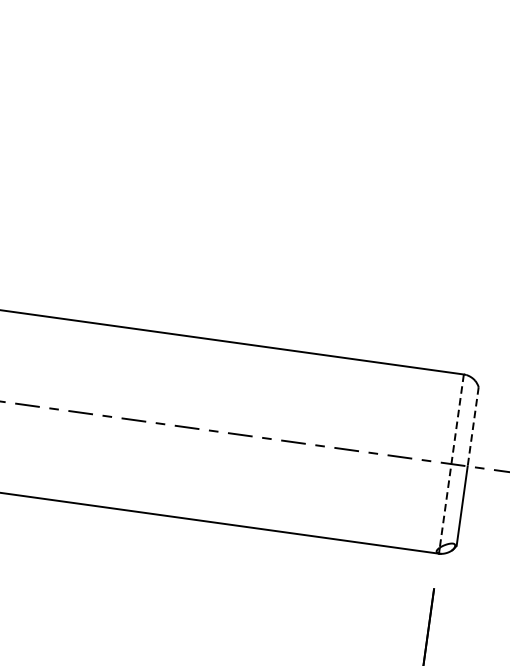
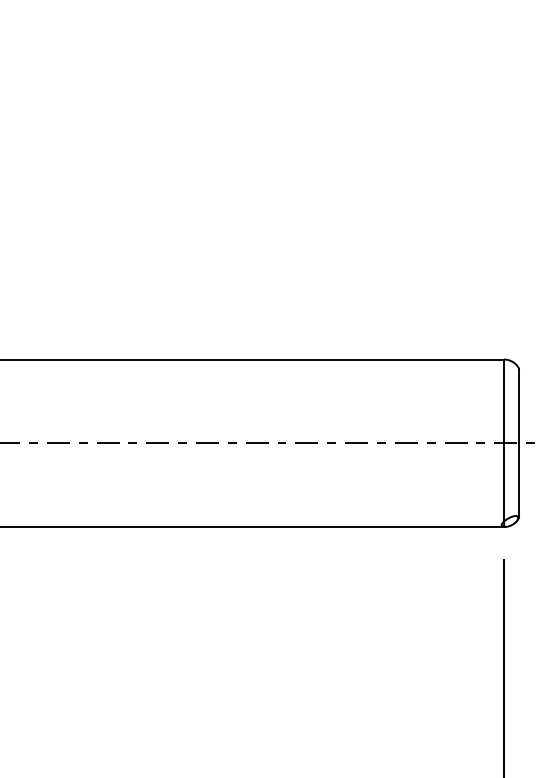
line: (473, 426) -> (519, 406), dashed -> solid
line: (452, 461) -> (504, 440), dashed -> solid

